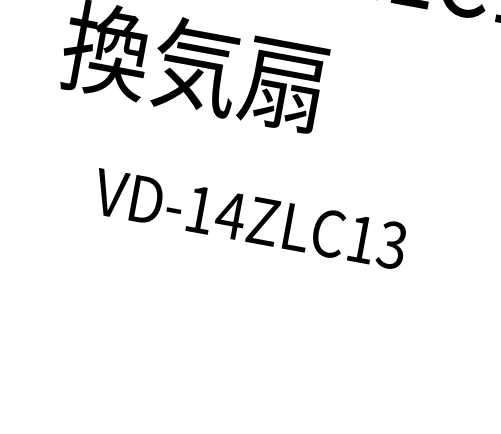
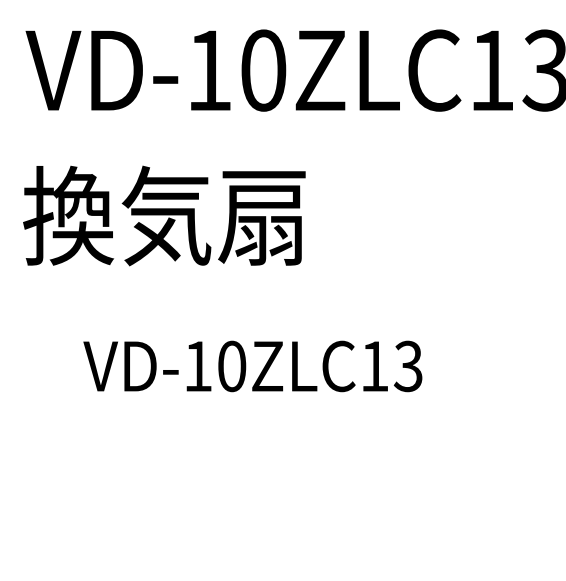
text: (230, 215) -> (231, 366), VD-14ZLC13 -> VD-10ZLC13

